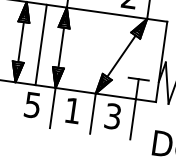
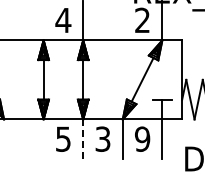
line: (41, 44) -> (63, 79), removed
line: (53, 108) -> (83, 139), solid -> dashed
text: (72, 110) -> (102, 138), 1 -> 3
text: (113, 115) -> (142, 138), 3 -> 9

